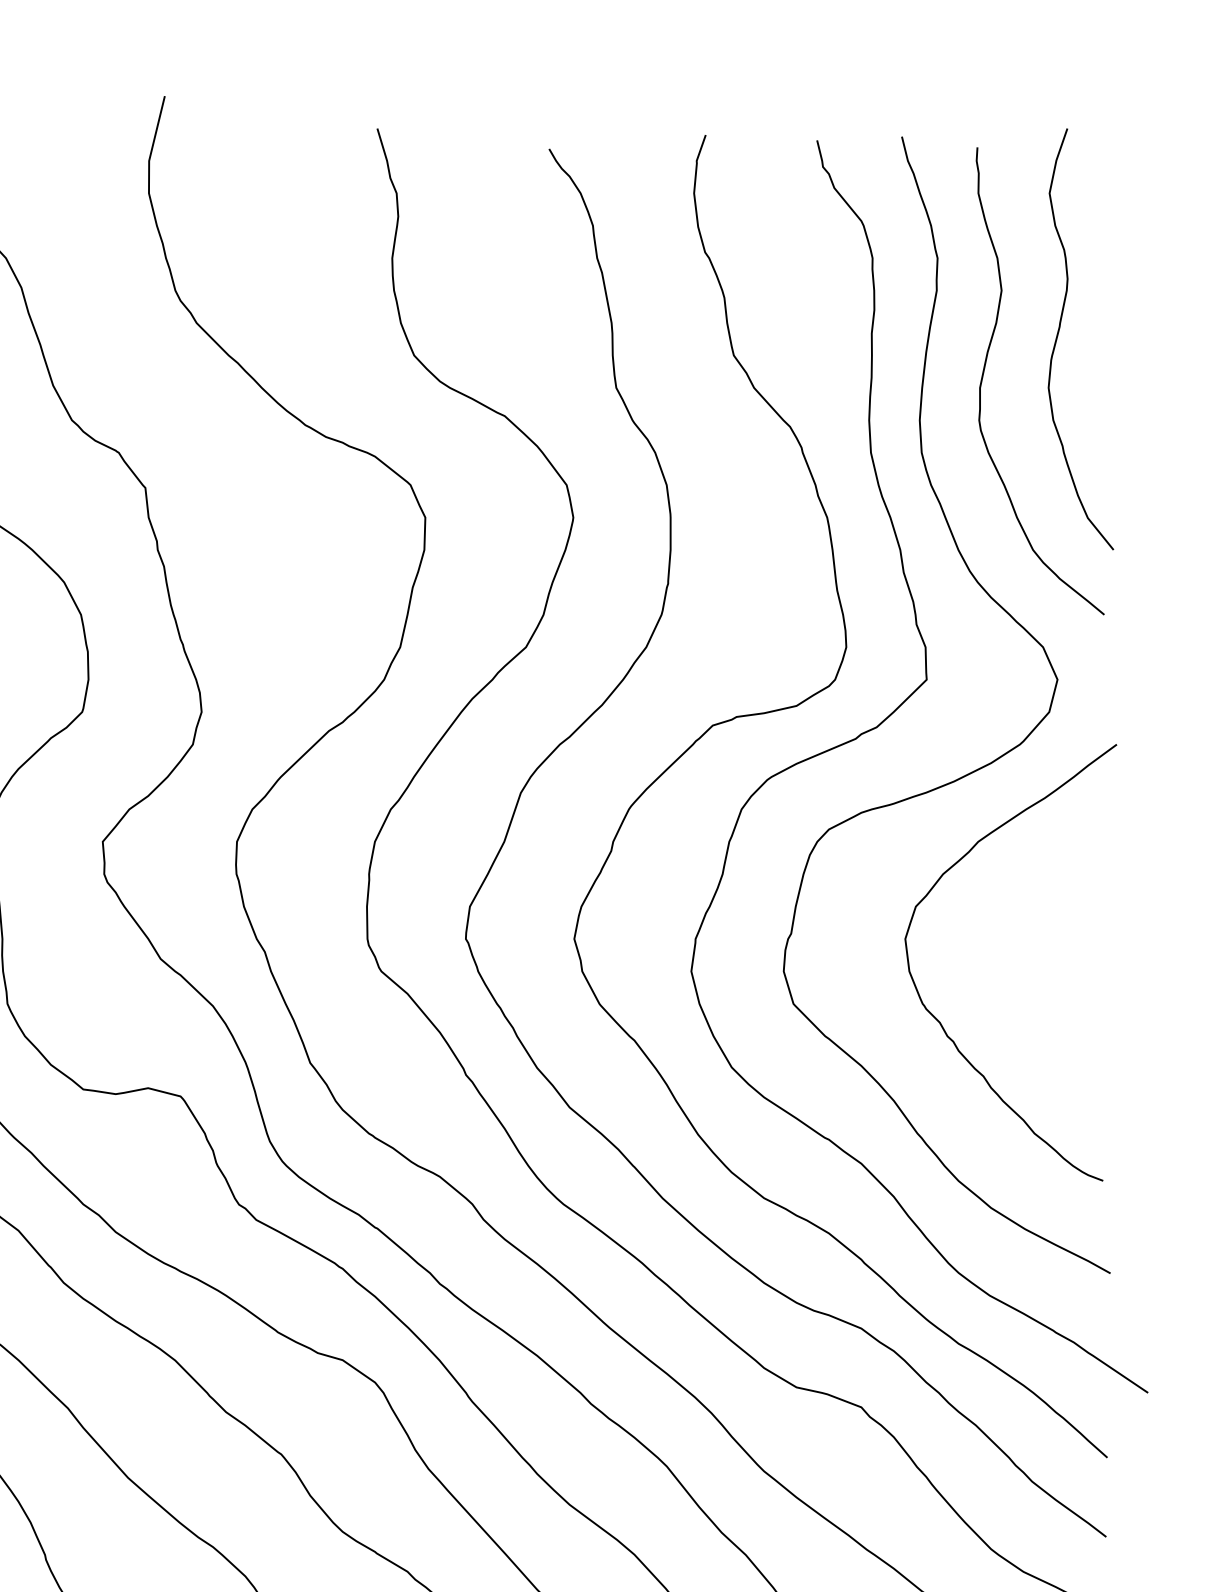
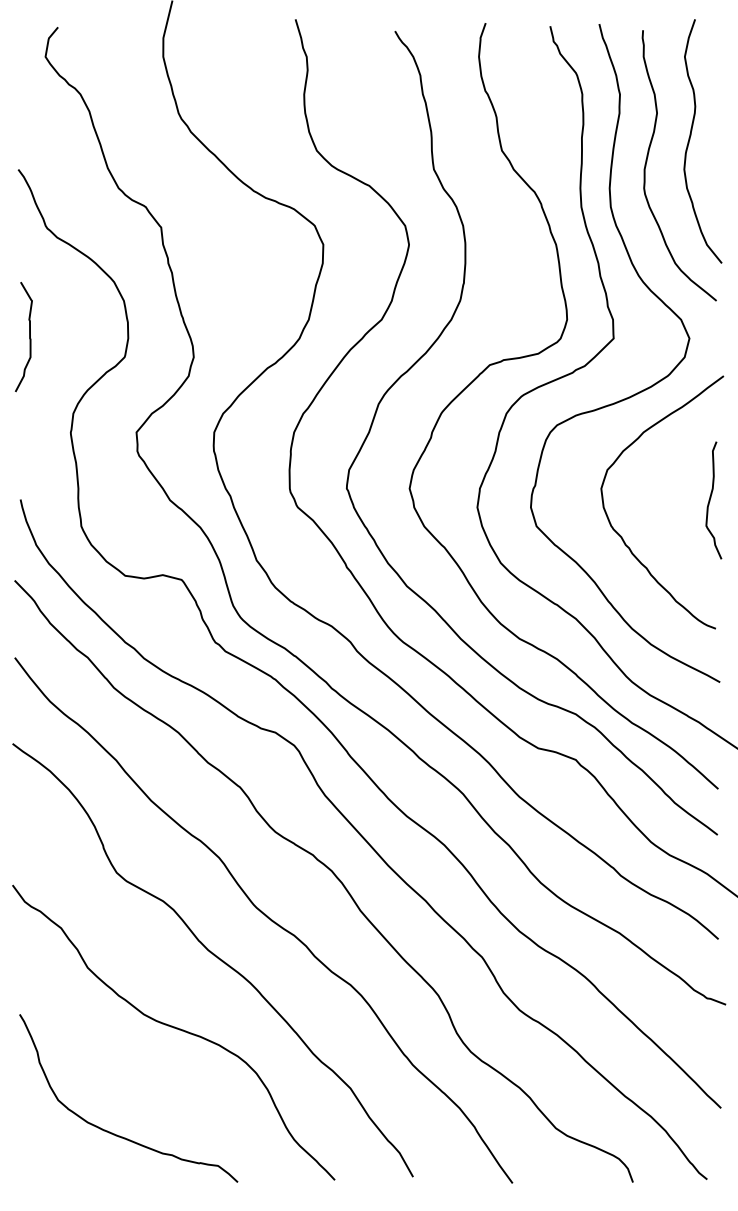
curve: (1093, 959) -> (710, 500), added

